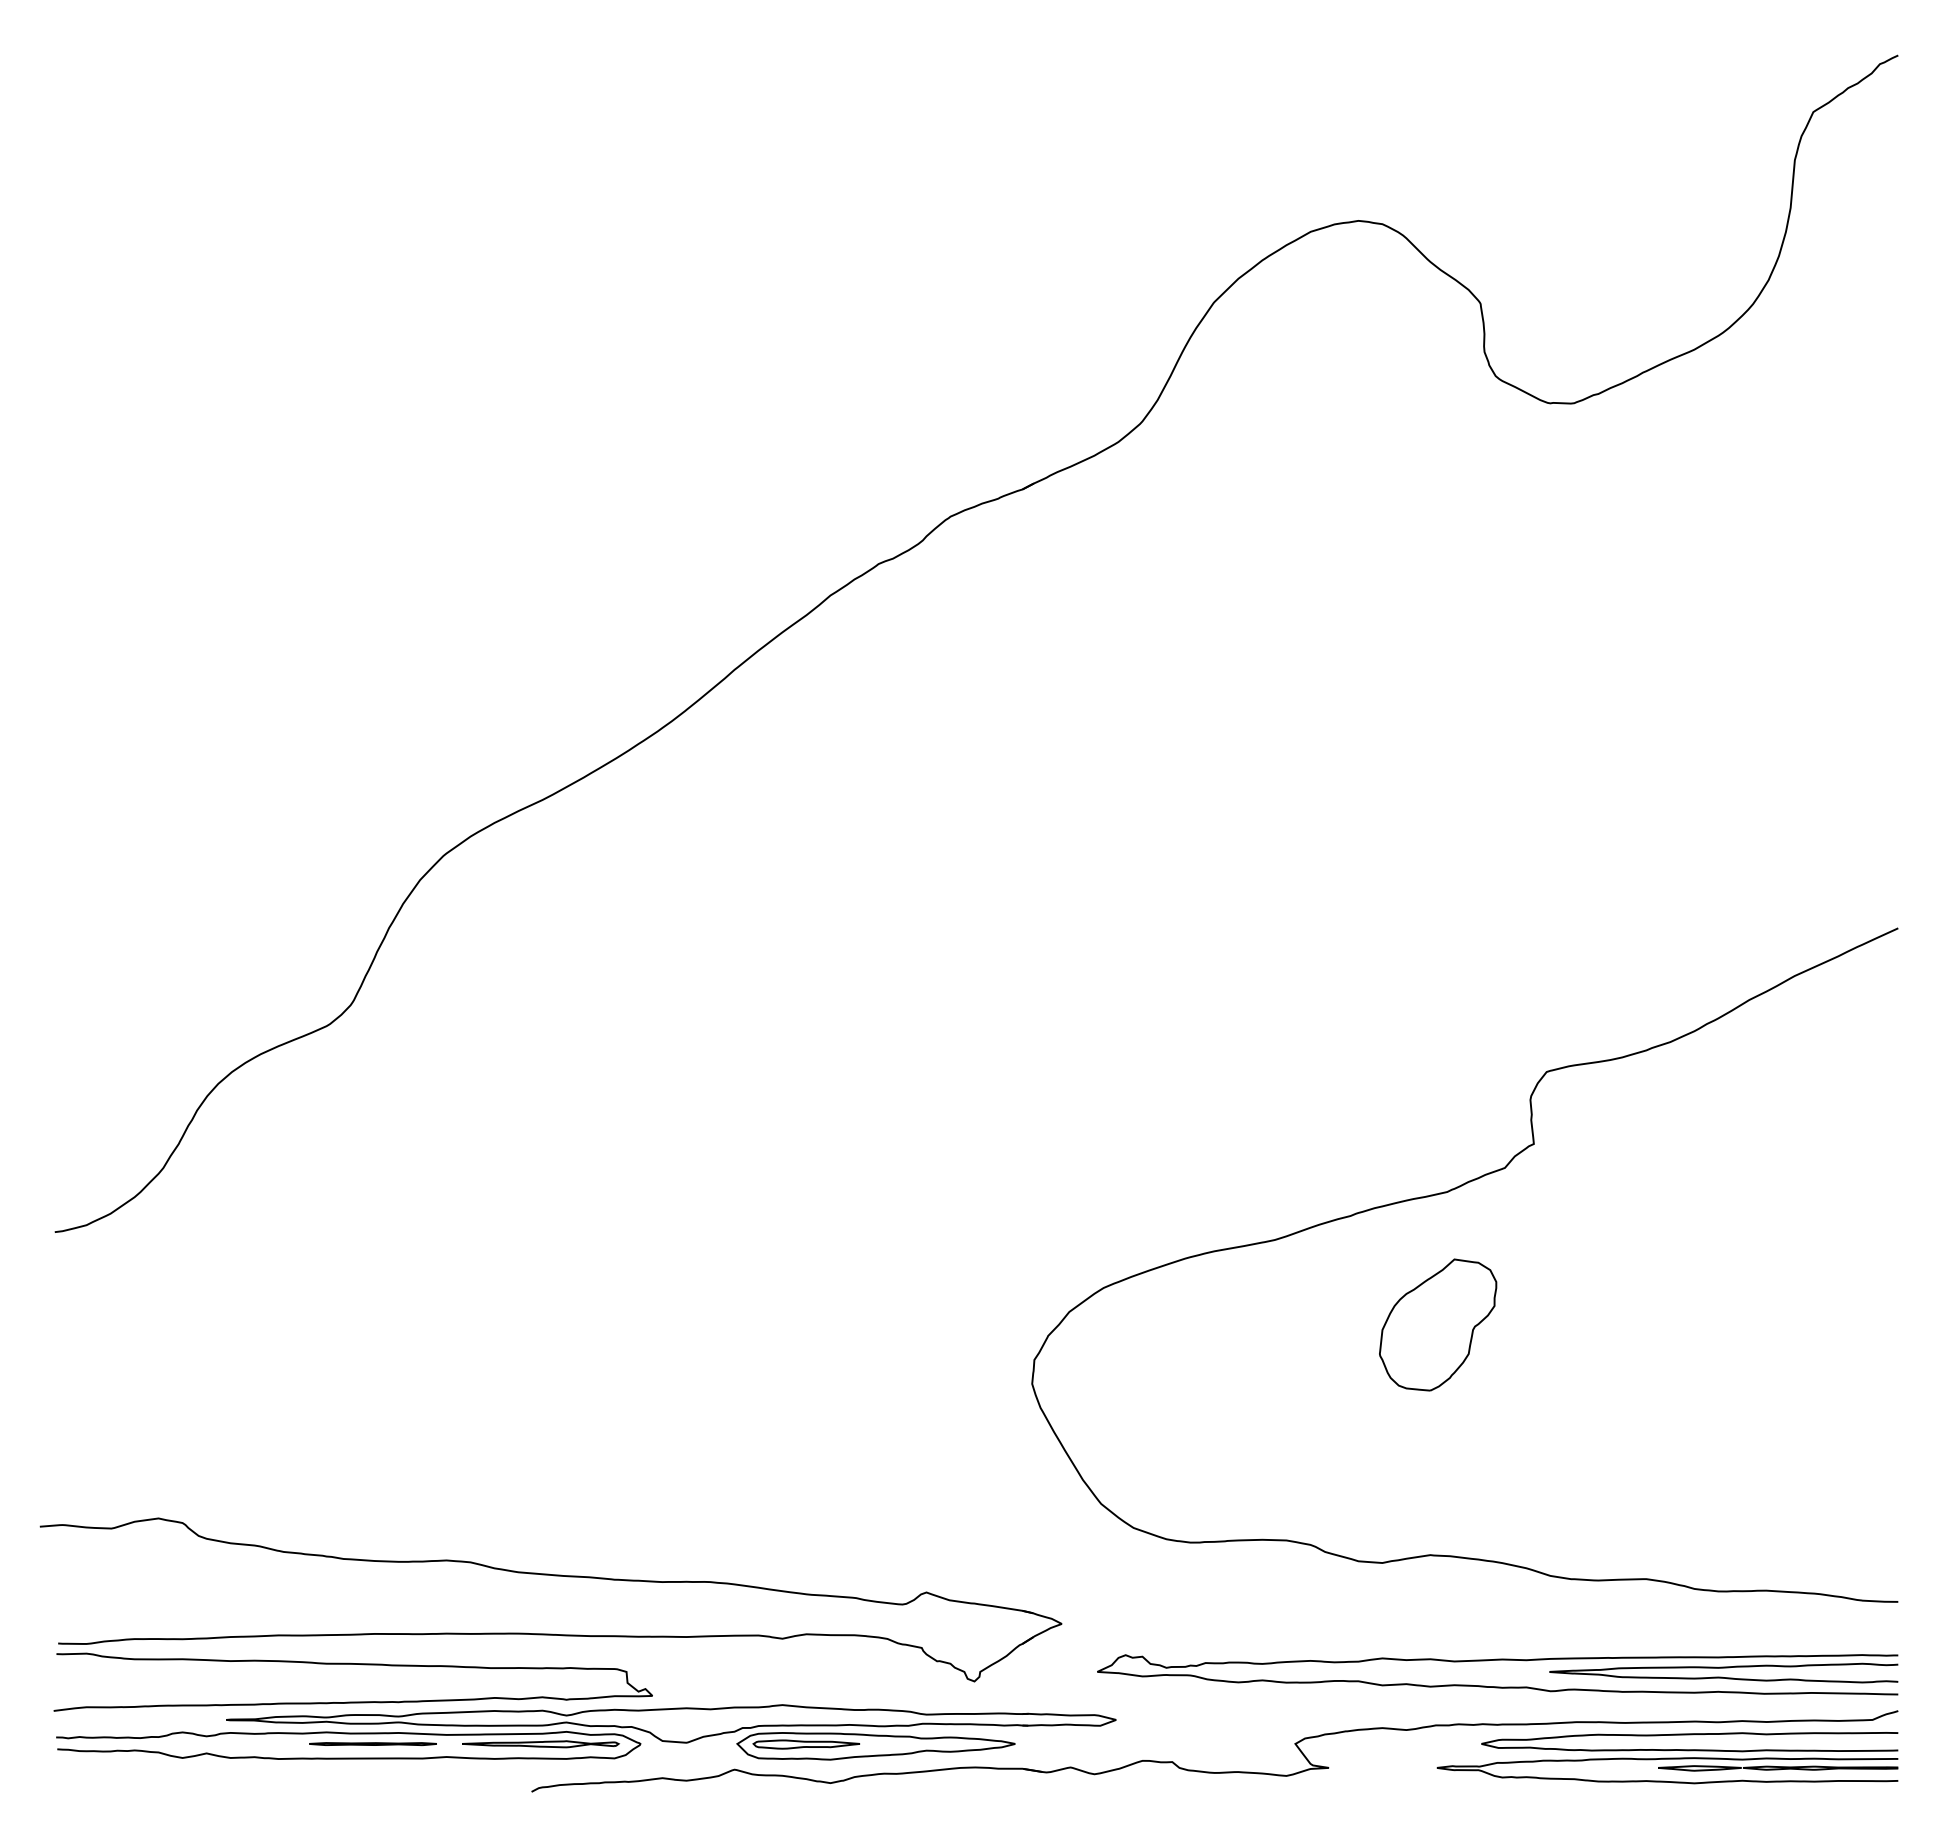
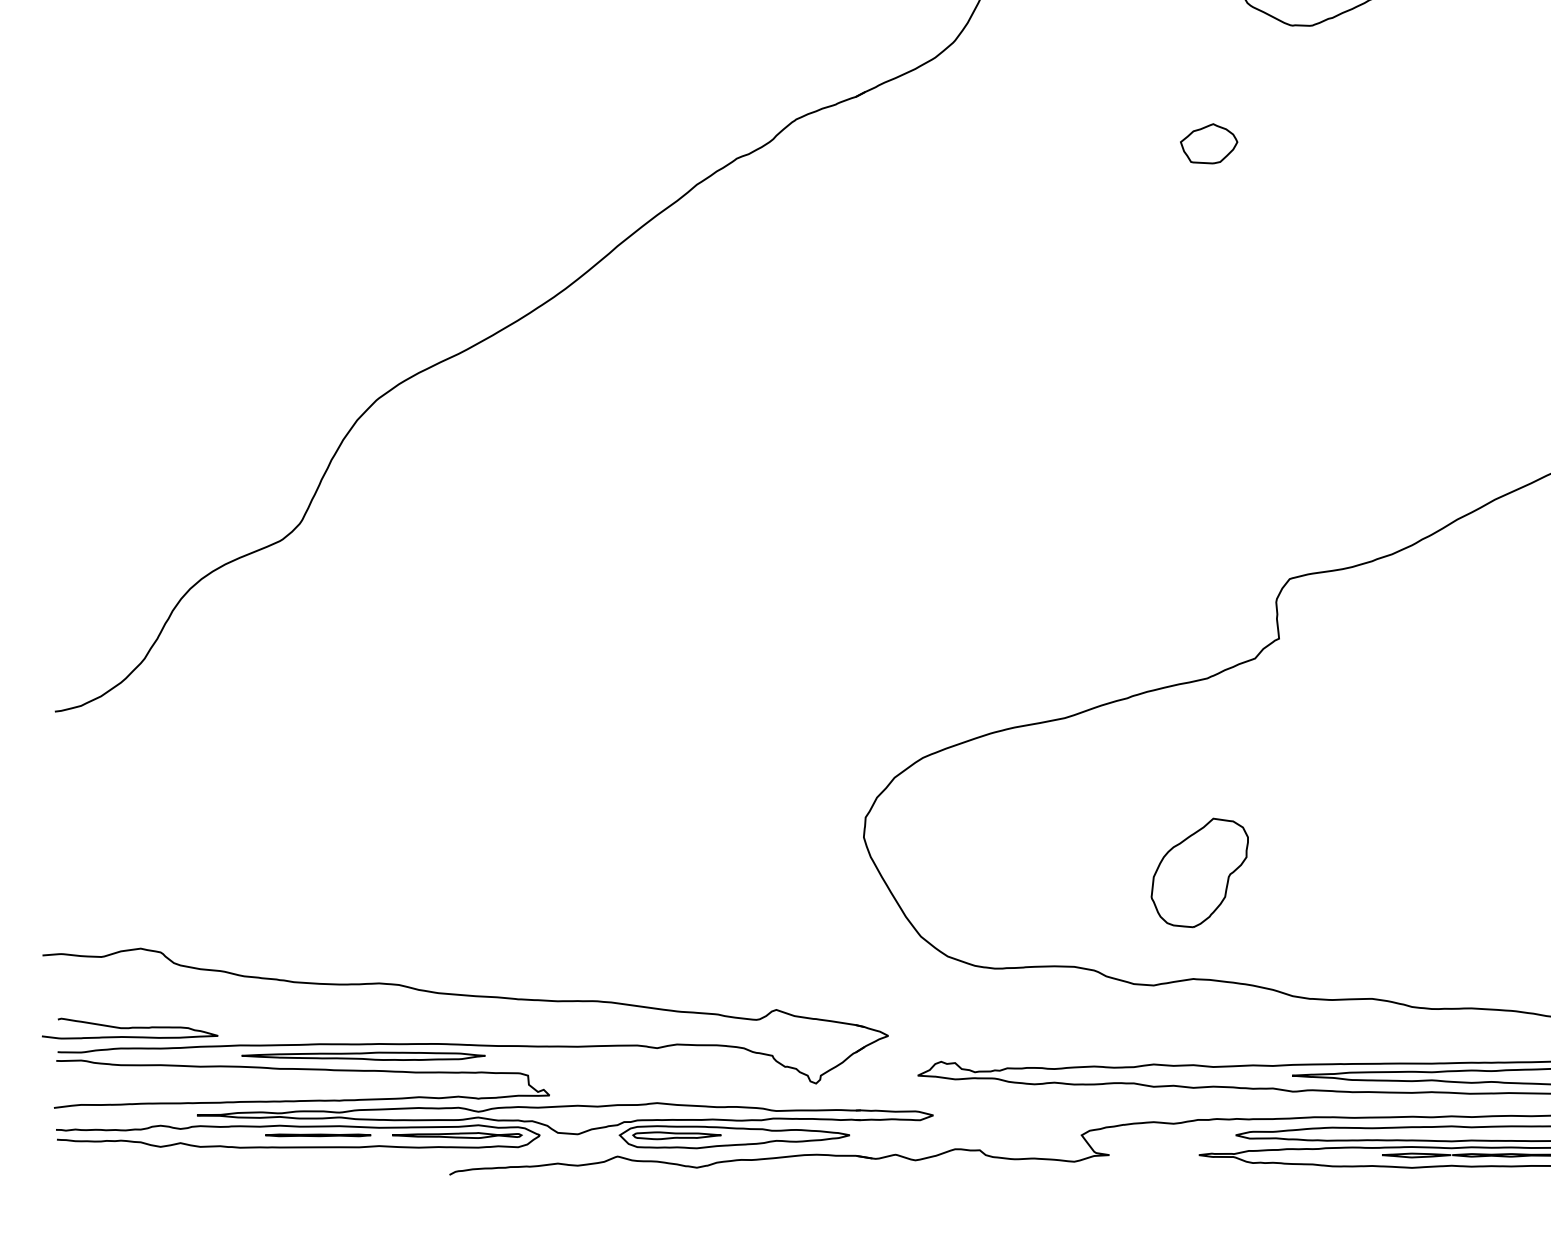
part: (1449, 545) -> (1209, 143), added
part: (1438, 1324) -> (1200, 872), moved
curve: (145, 1614) -> (129, 1028), added
part: (427, 1648) -> (363, 1056), added

